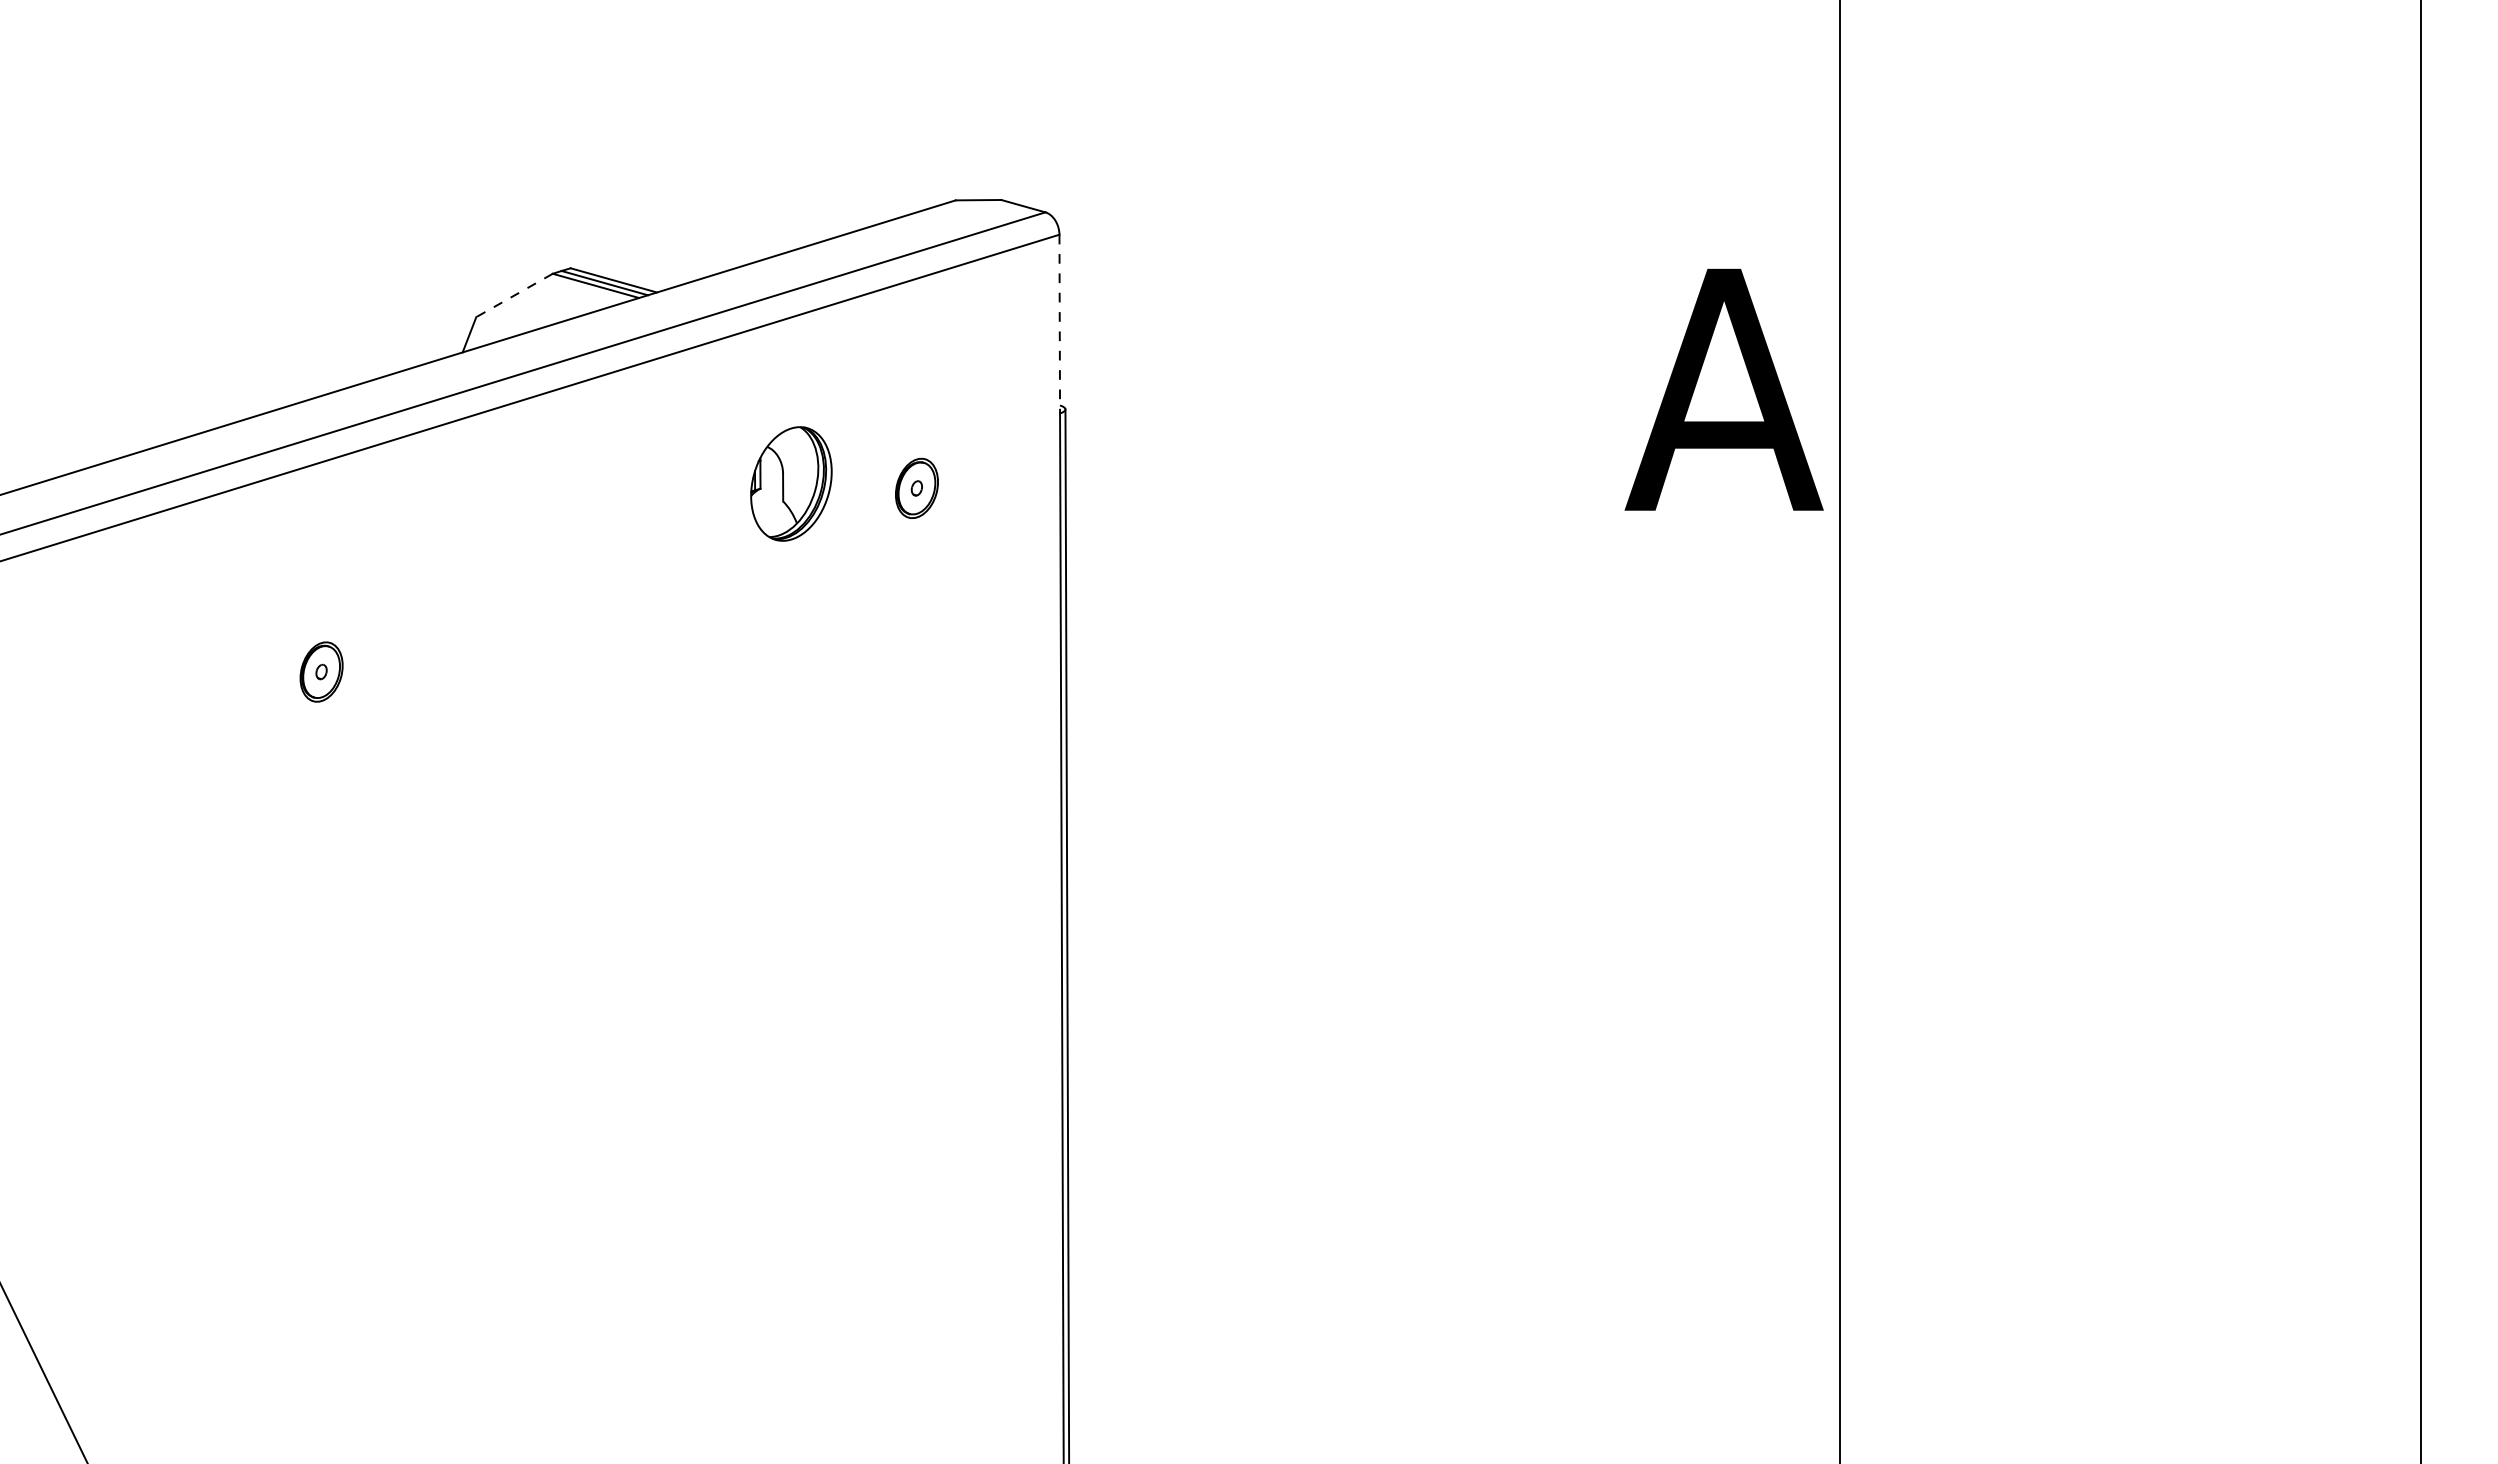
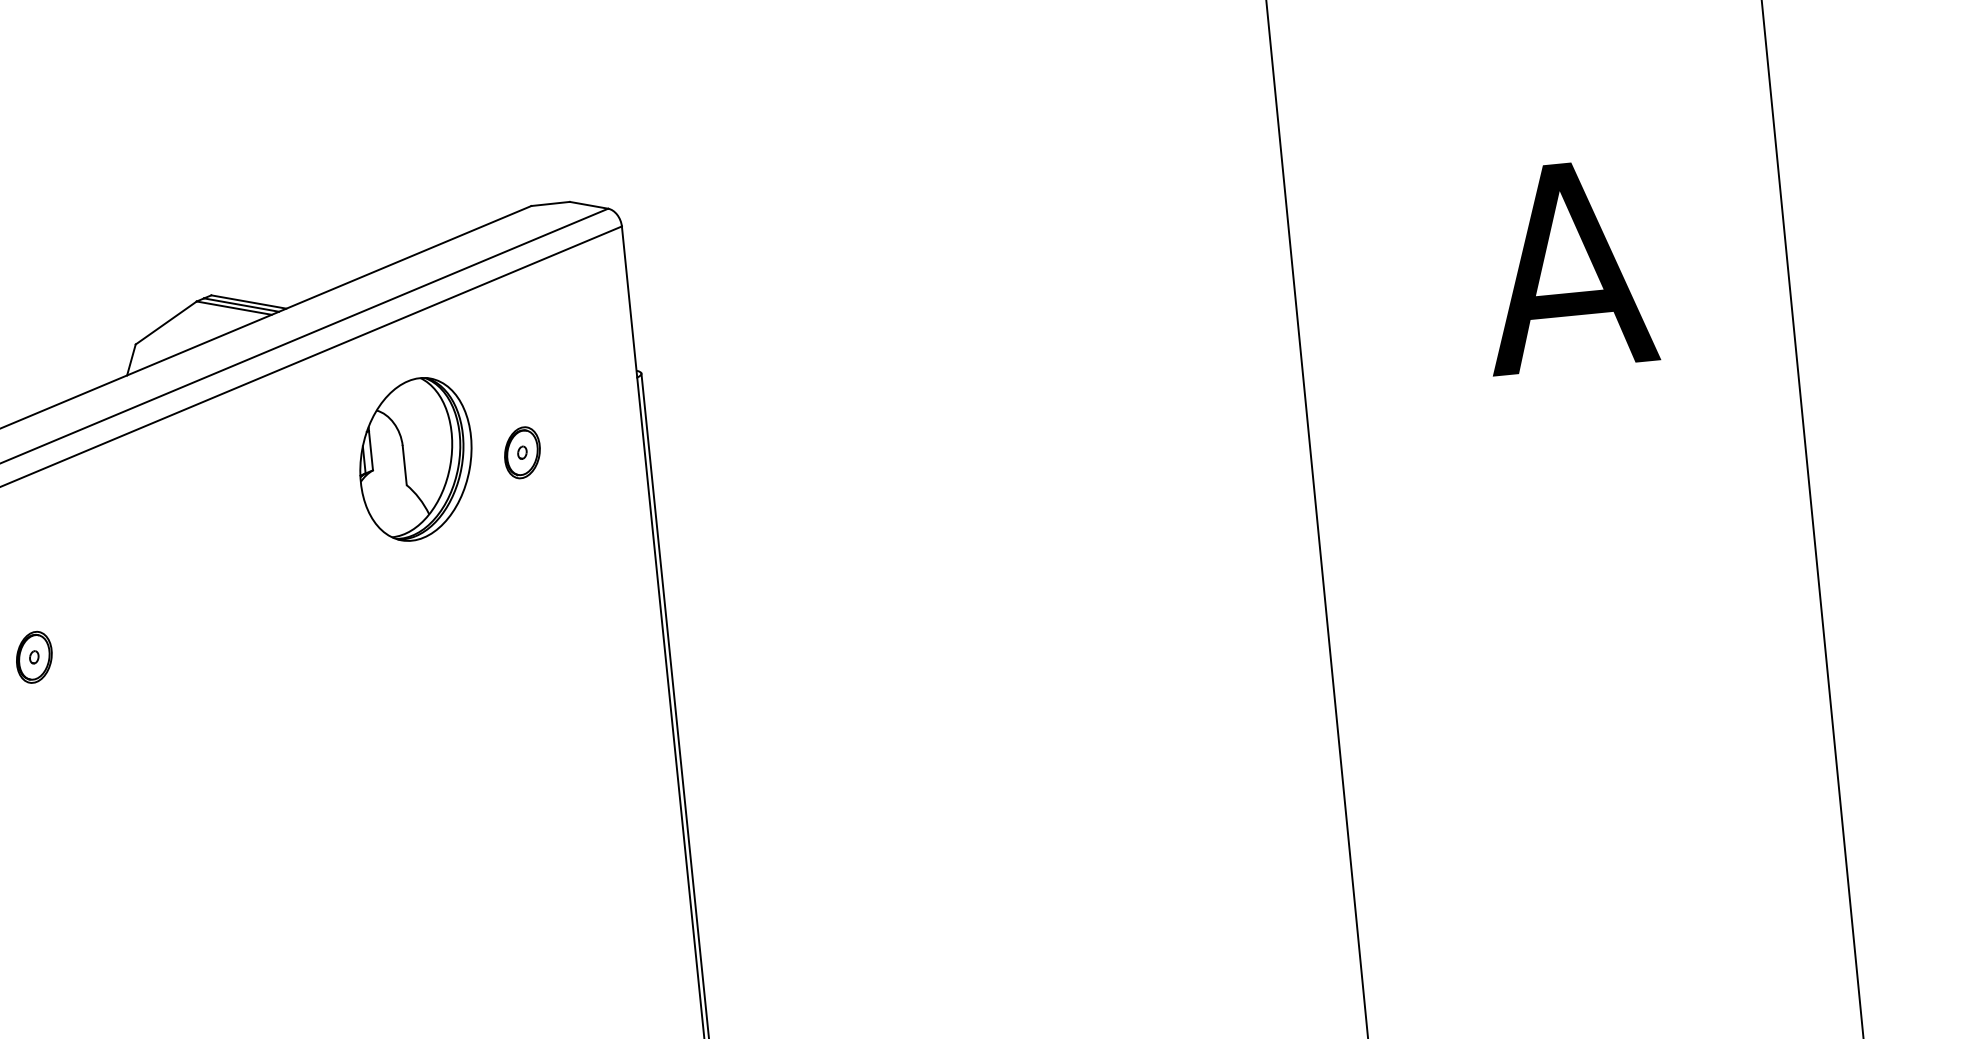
line: (514, 295) -> (166, 323), dashed -> solid
line: (1059, 324) -> (629, 302), dashed -> solid
text: (1723, 389) -> (1566, 265), moved
part: (791, 483) -> (415, 459), size x1.67

